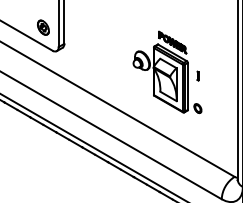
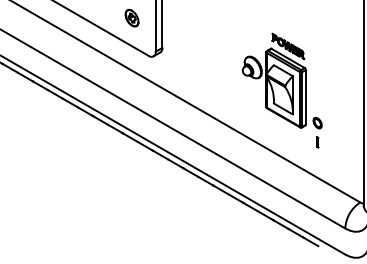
part: (42, 28) -> (131, 18), moved
part: (197, 76) -> (317, 142), moved

